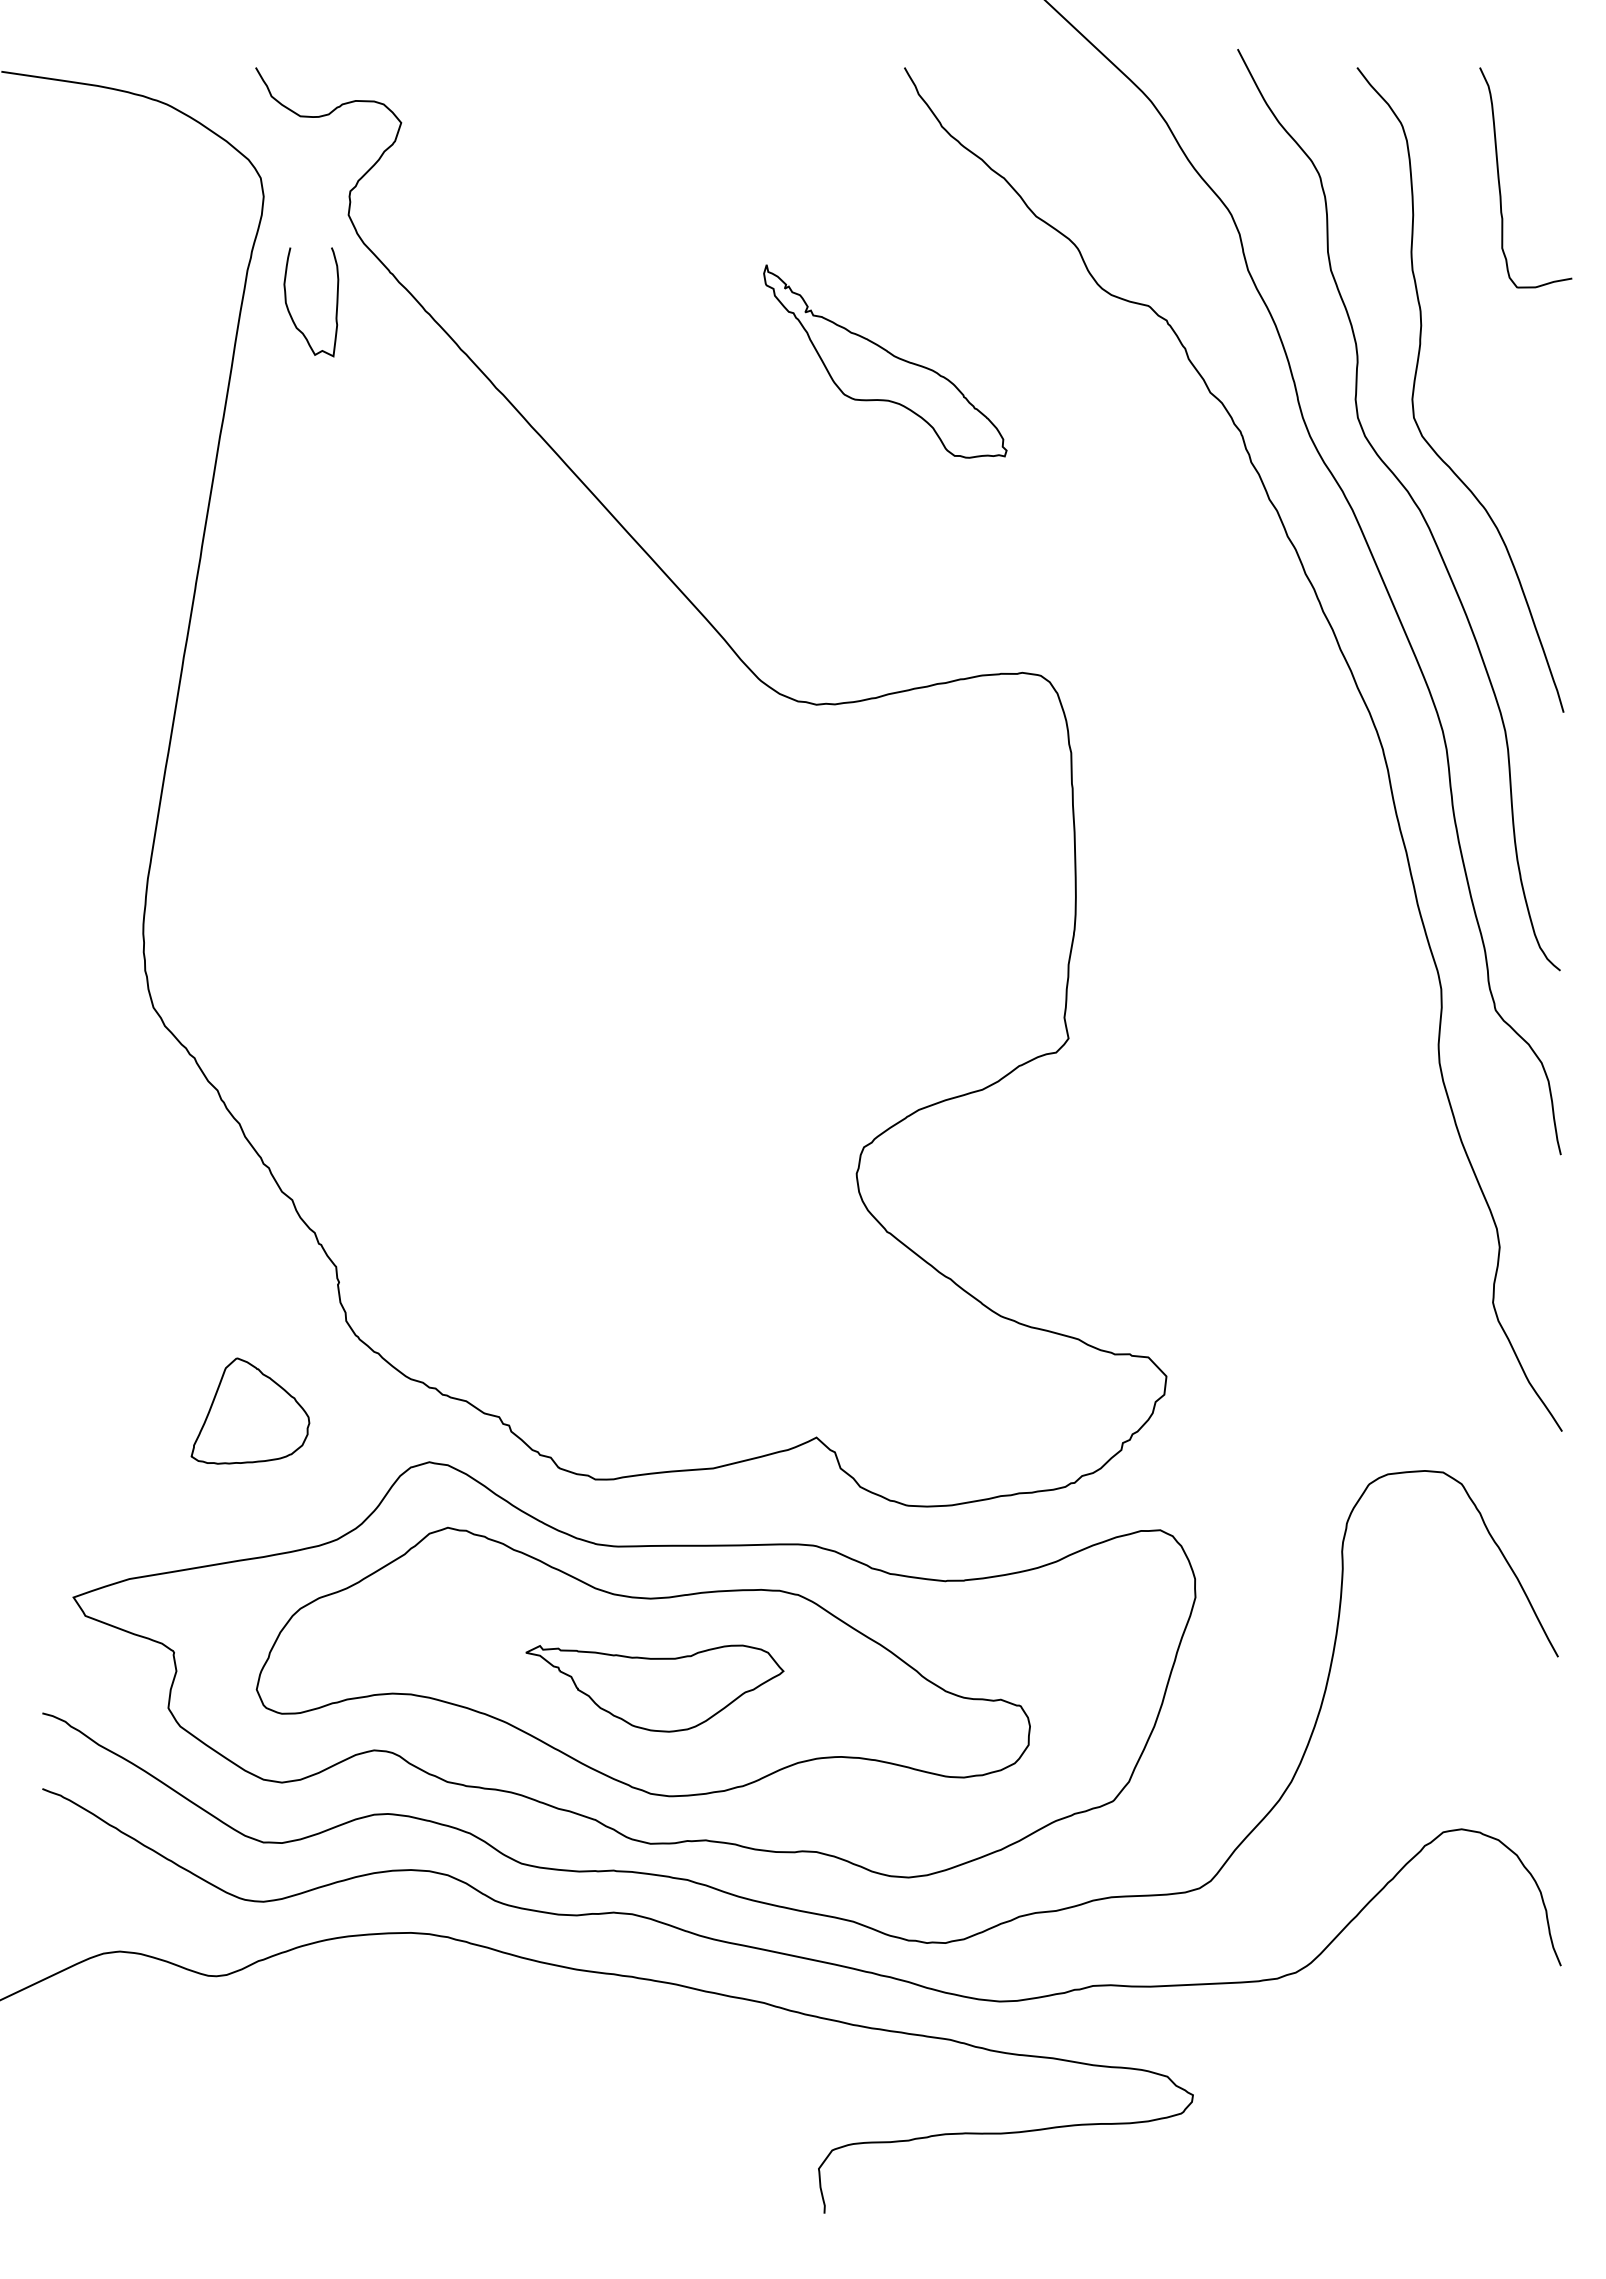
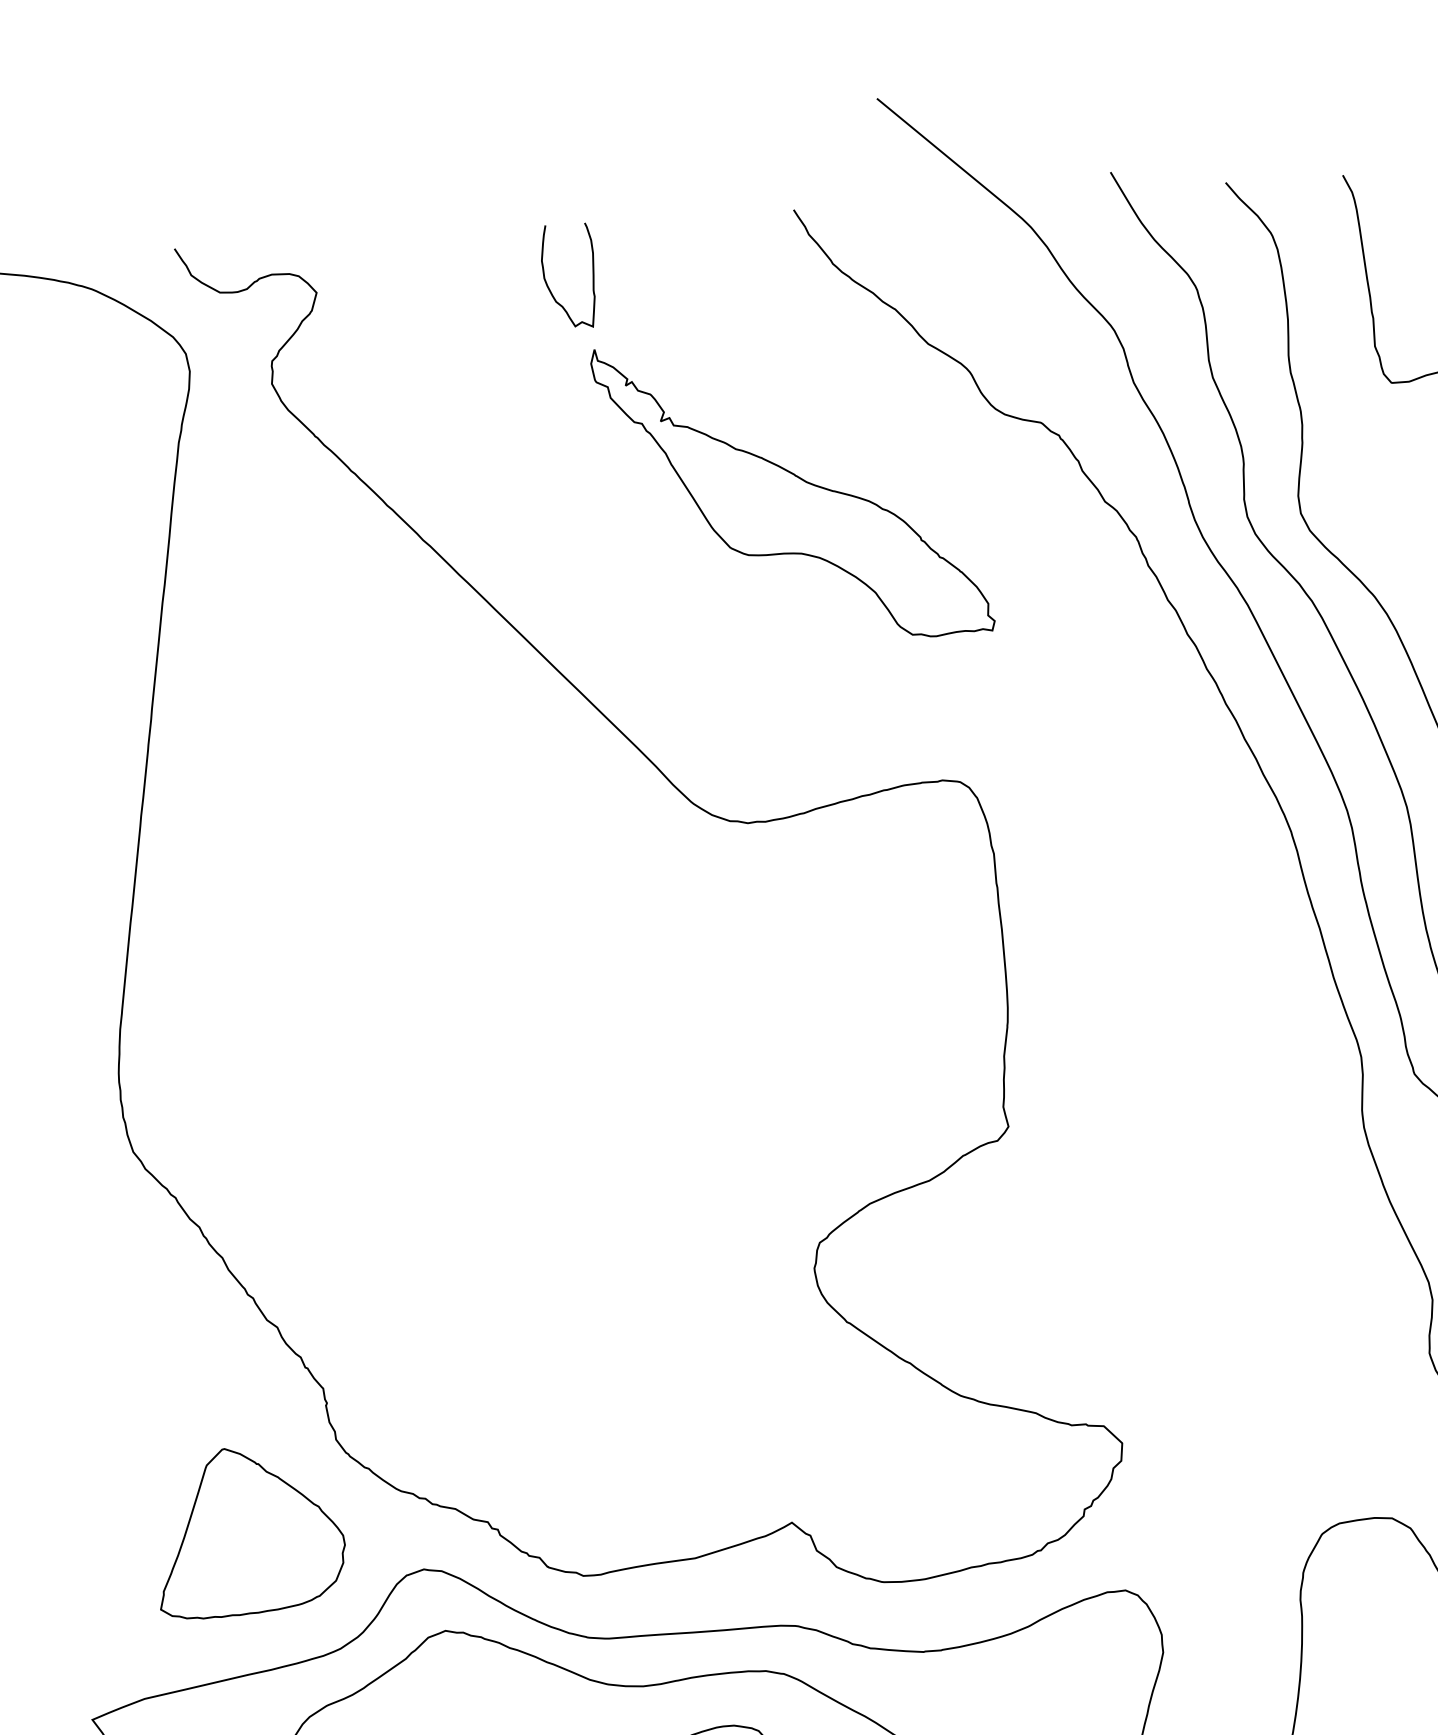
curve: (290, 312) -> (549, 287), moved
part: (885, 361) -> (793, 491), size x1.67
part: (250, 1410) -> (250, 1530), size x1.67

